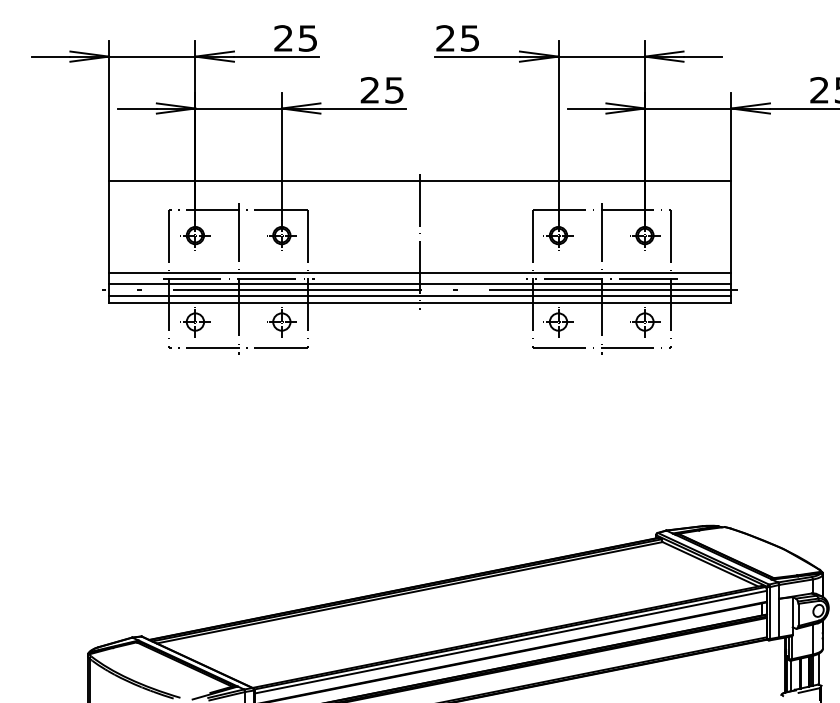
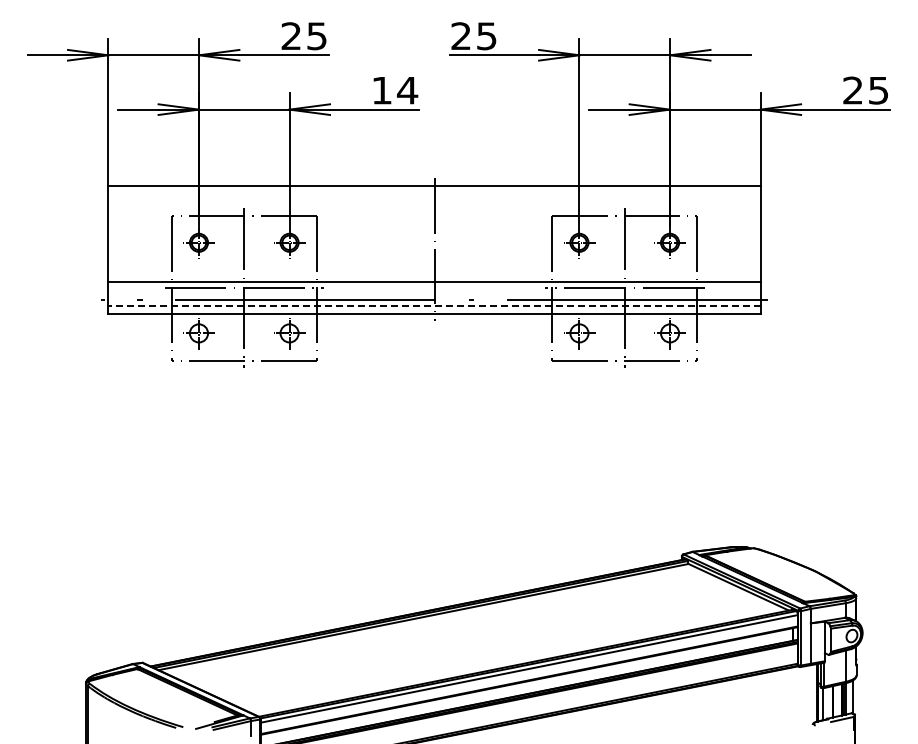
text: (382, 90) -> (395, 90), 25 -> 14
line: (420, 283) -> (434, 293), removed
line: (420, 295) -> (434, 305), solid -> dashed

